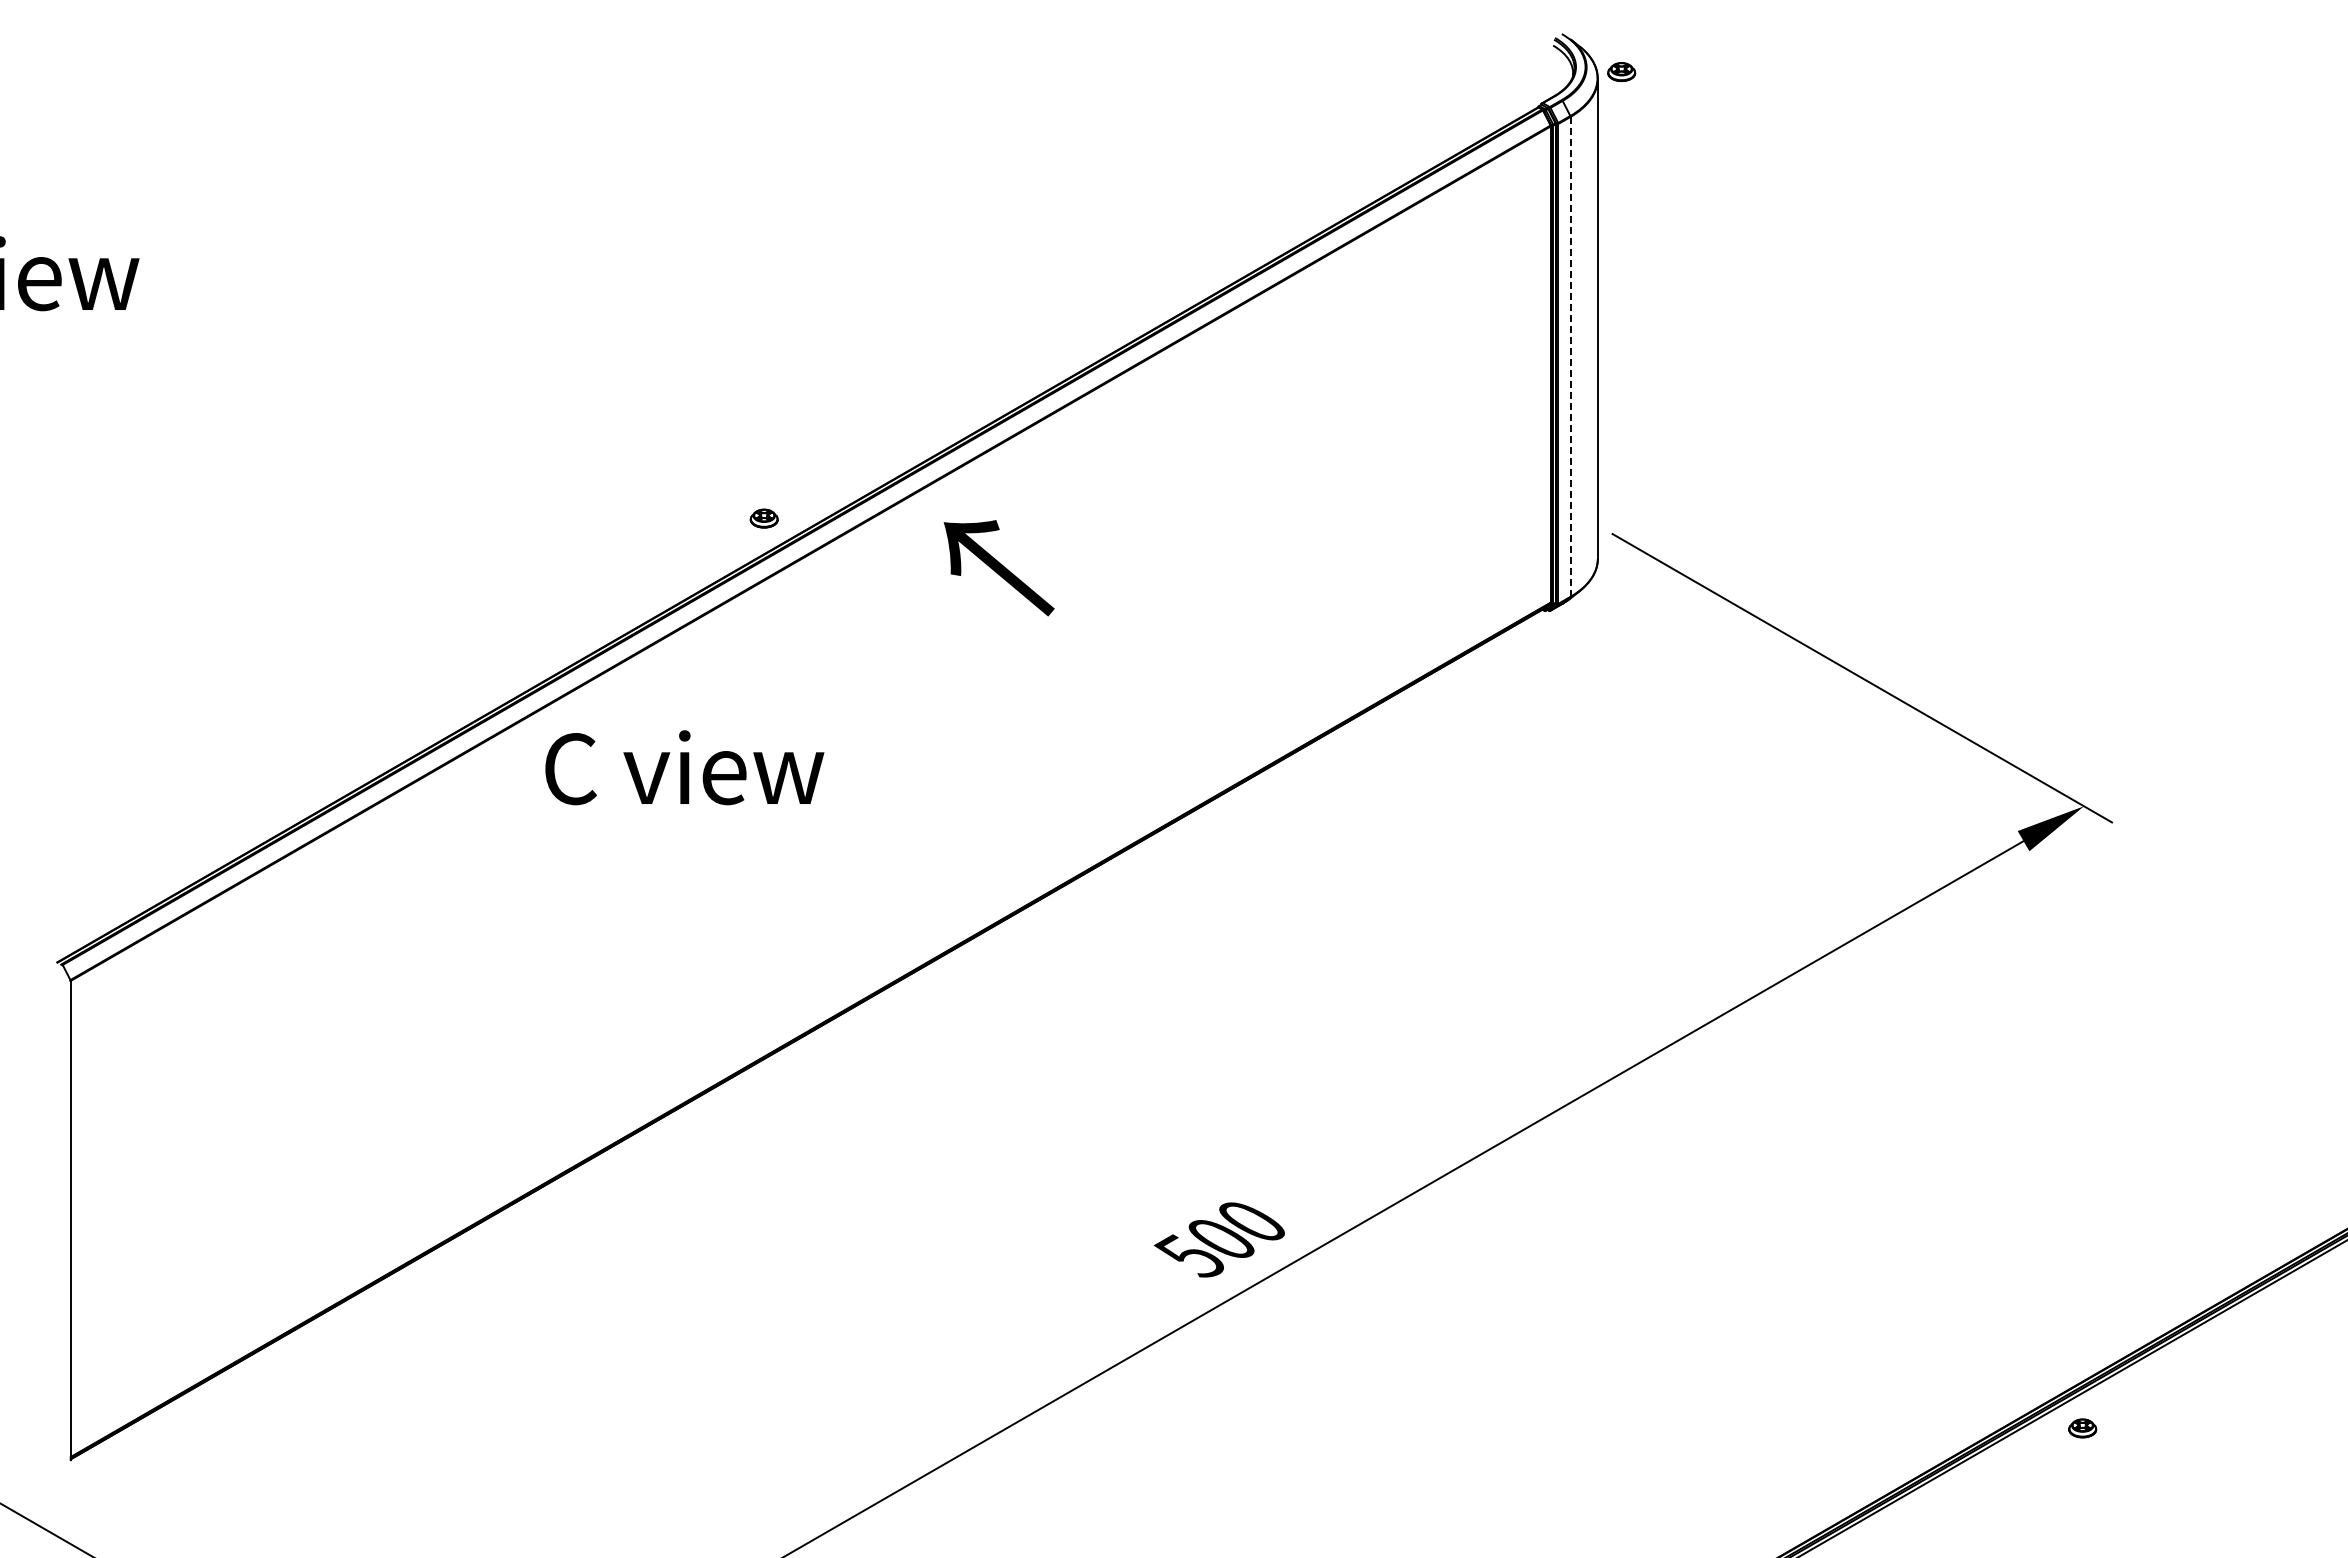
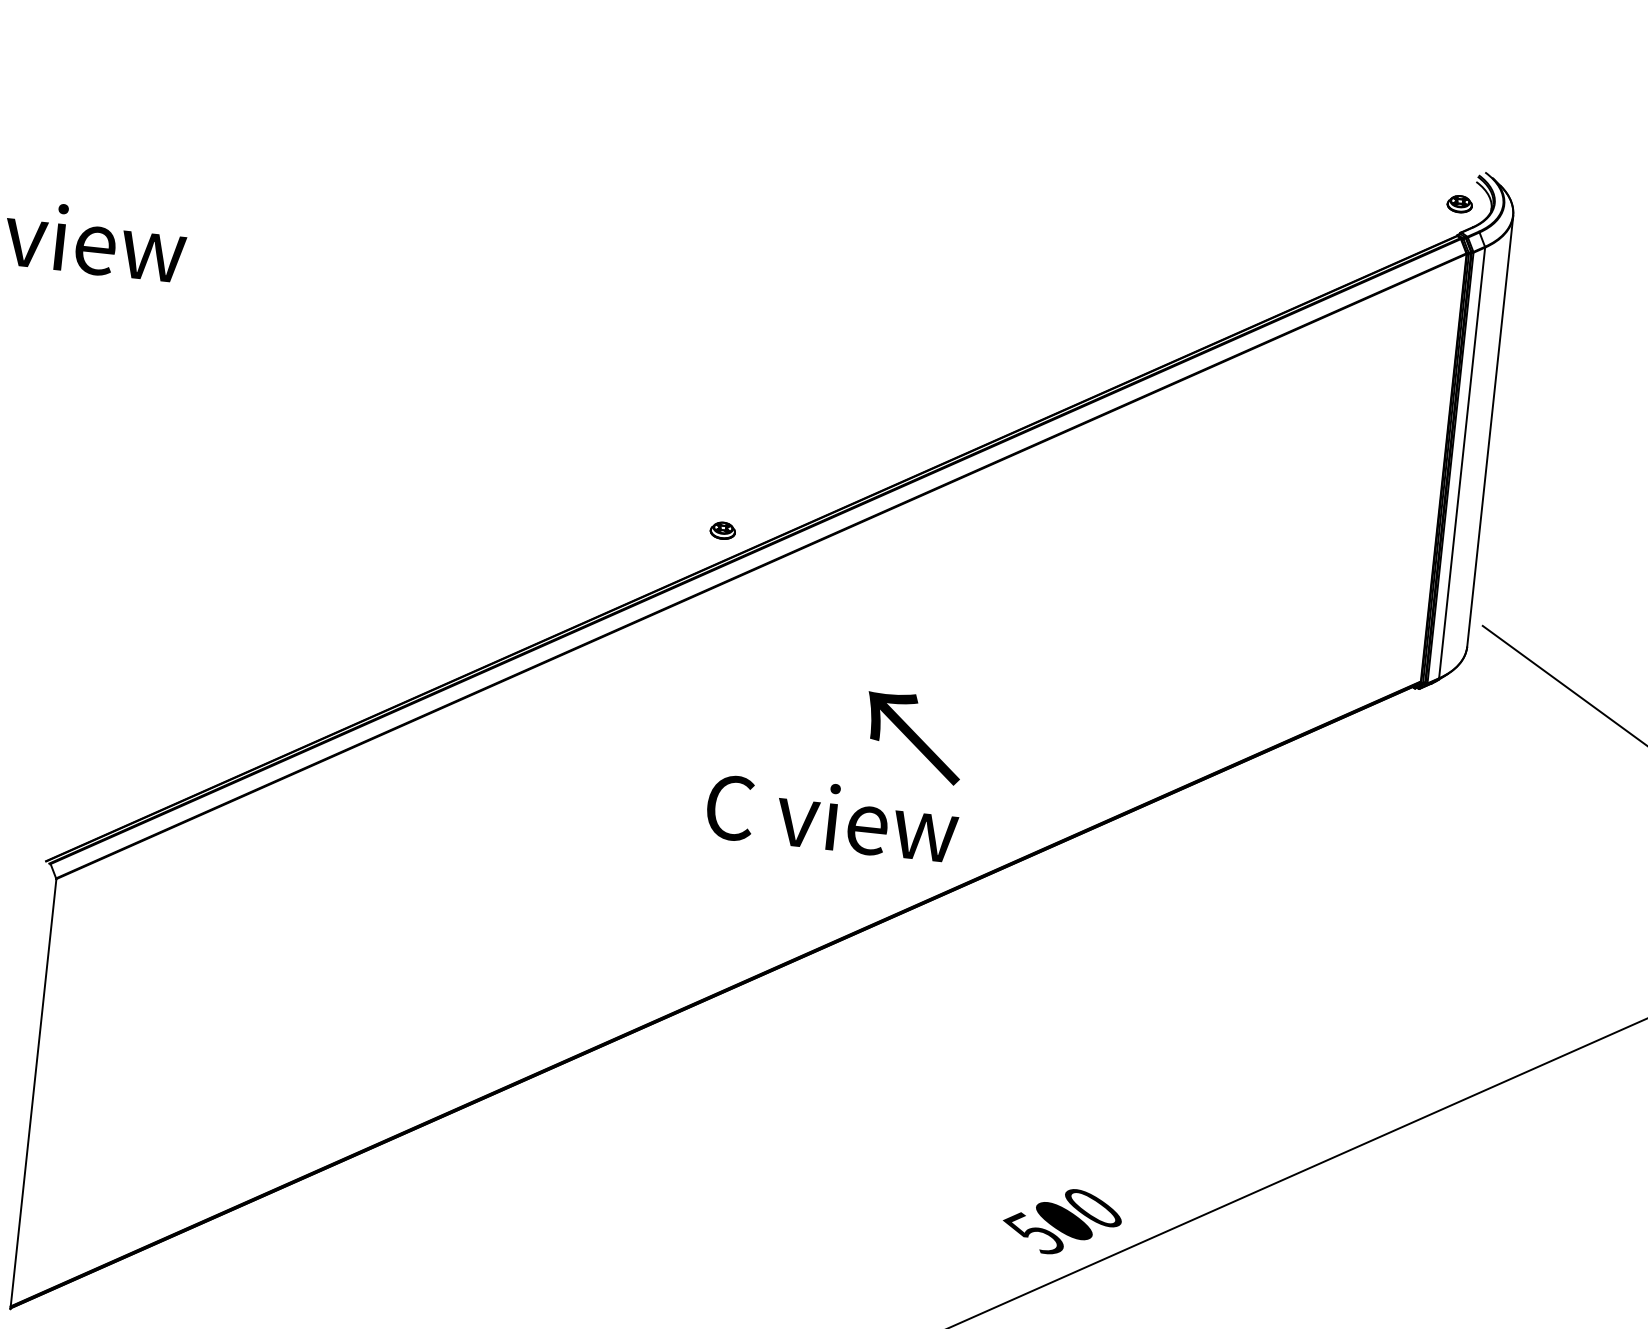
part: (1621, 71) -> (1459, 203), moved
line: (1570, 356) -> (1462, 462), dashed -> solid
text: (998, 568) -> (913, 737), moved
text: (684, 767) -> (832, 817), moved

